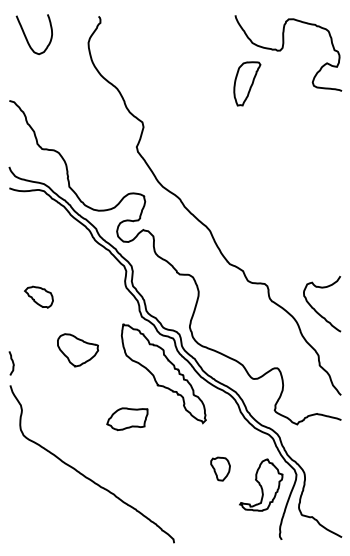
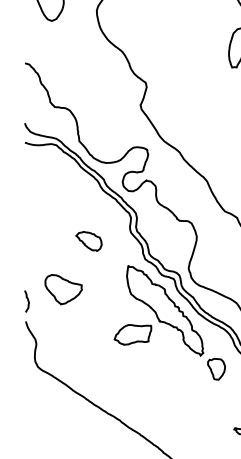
part: (38, 296) -> (88, 240), moved
part: (78, 350) -> (64, 289), moved
part: (127, 419) -> (133, 335), moved
part: (220, 468) -> (216, 368), moved

